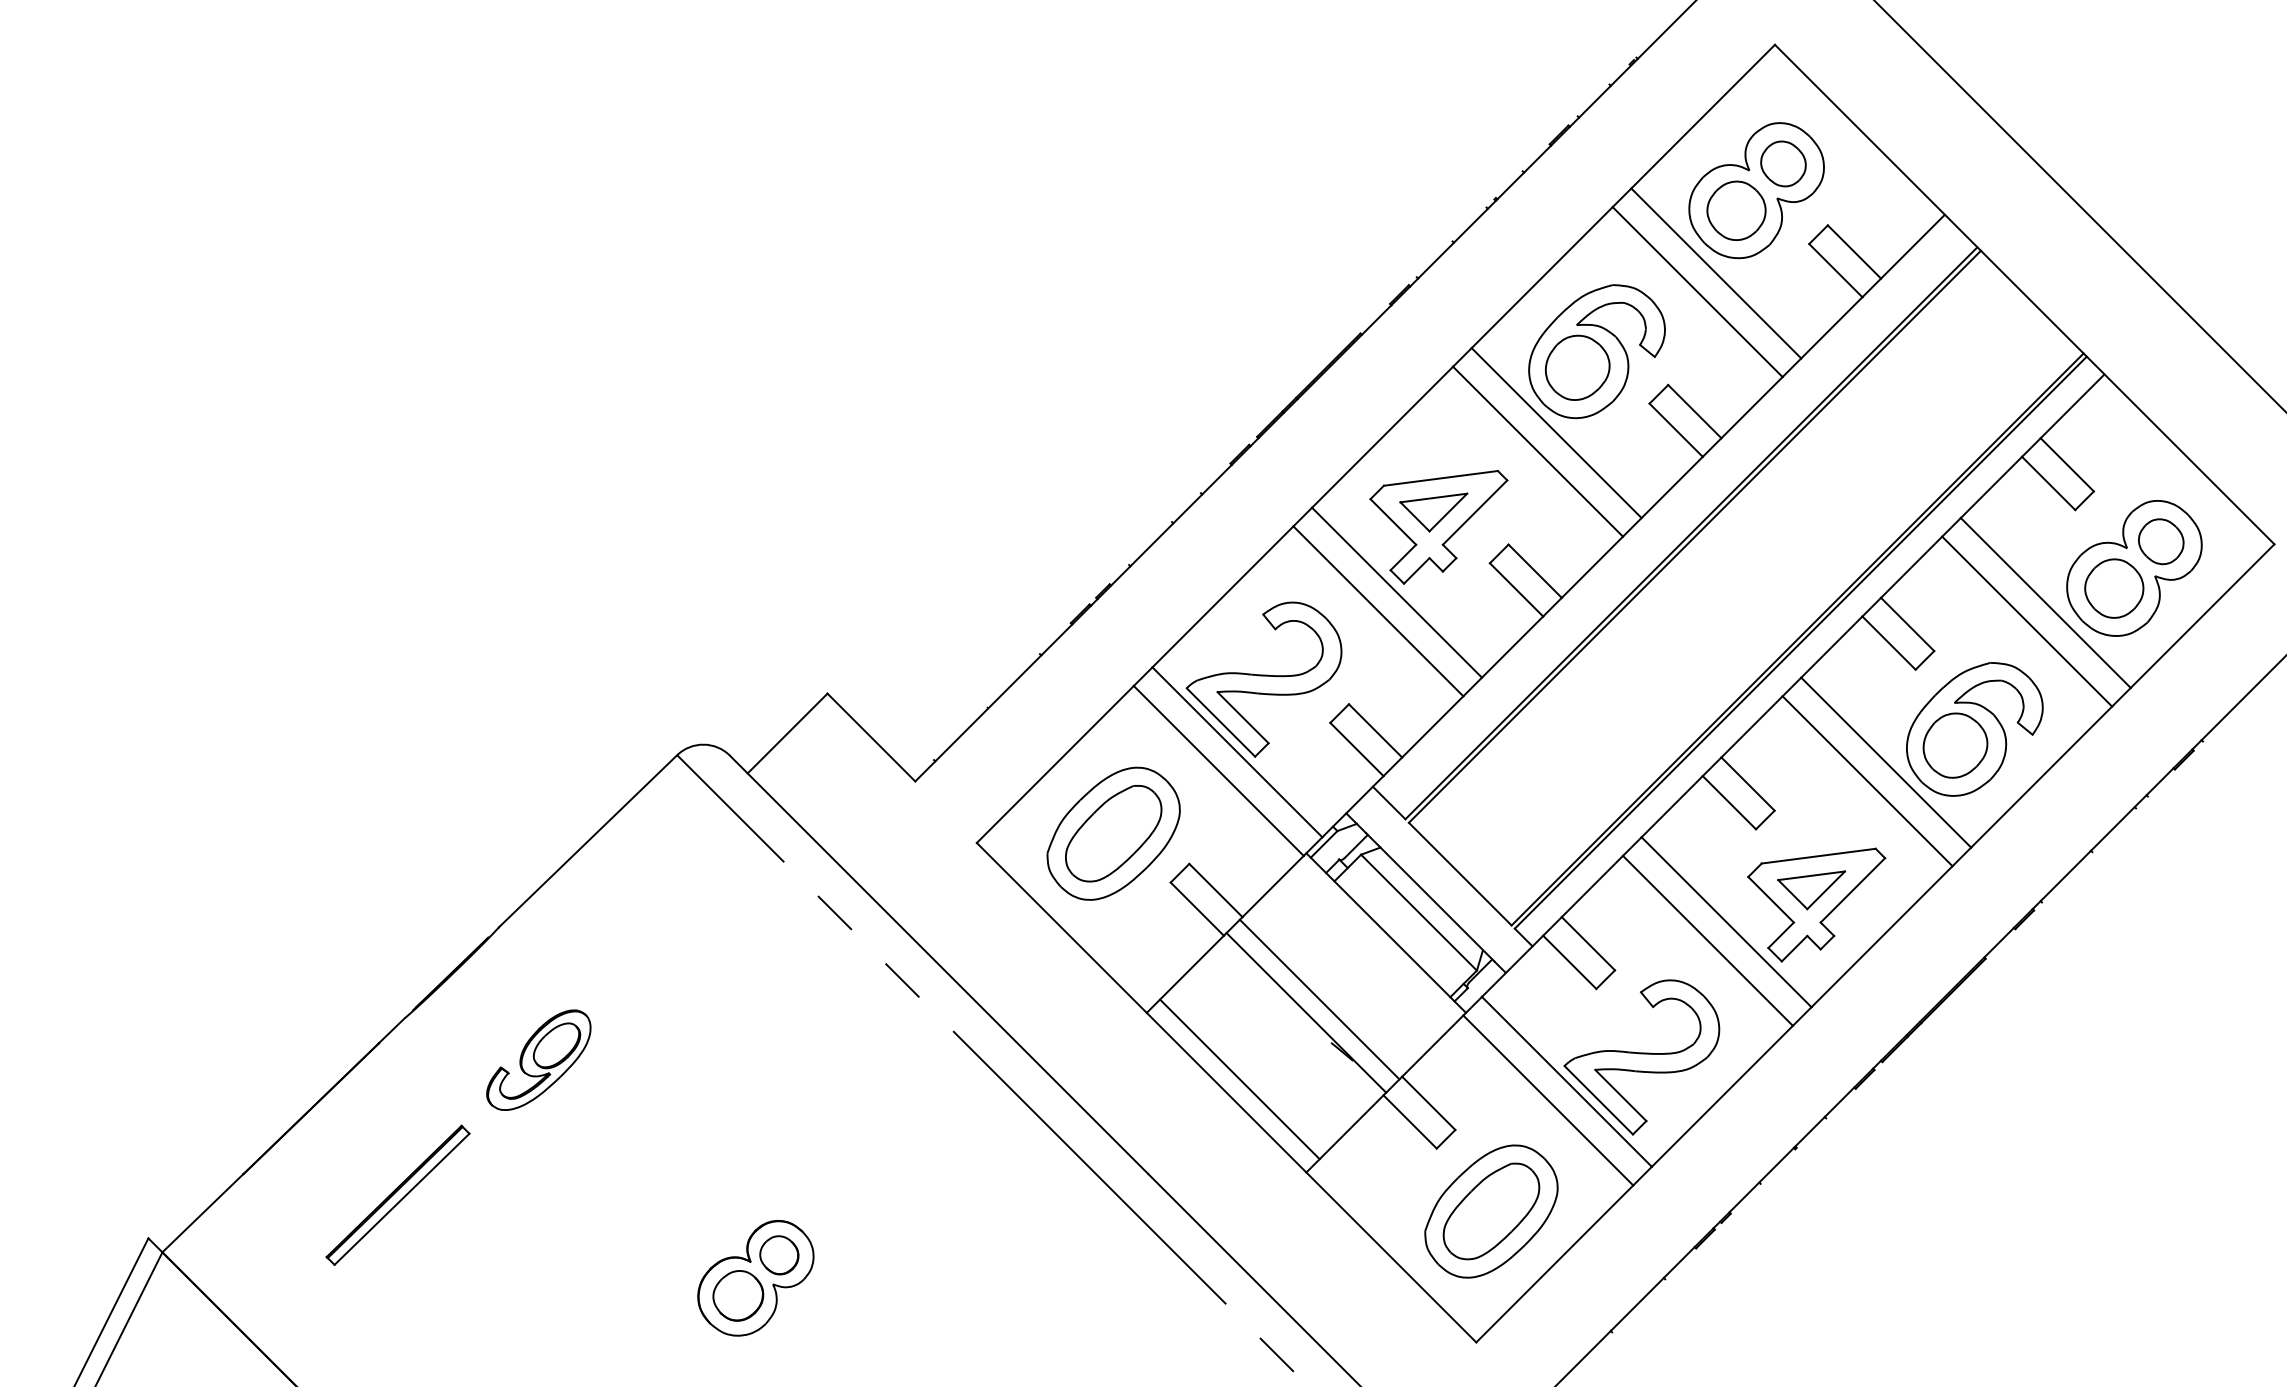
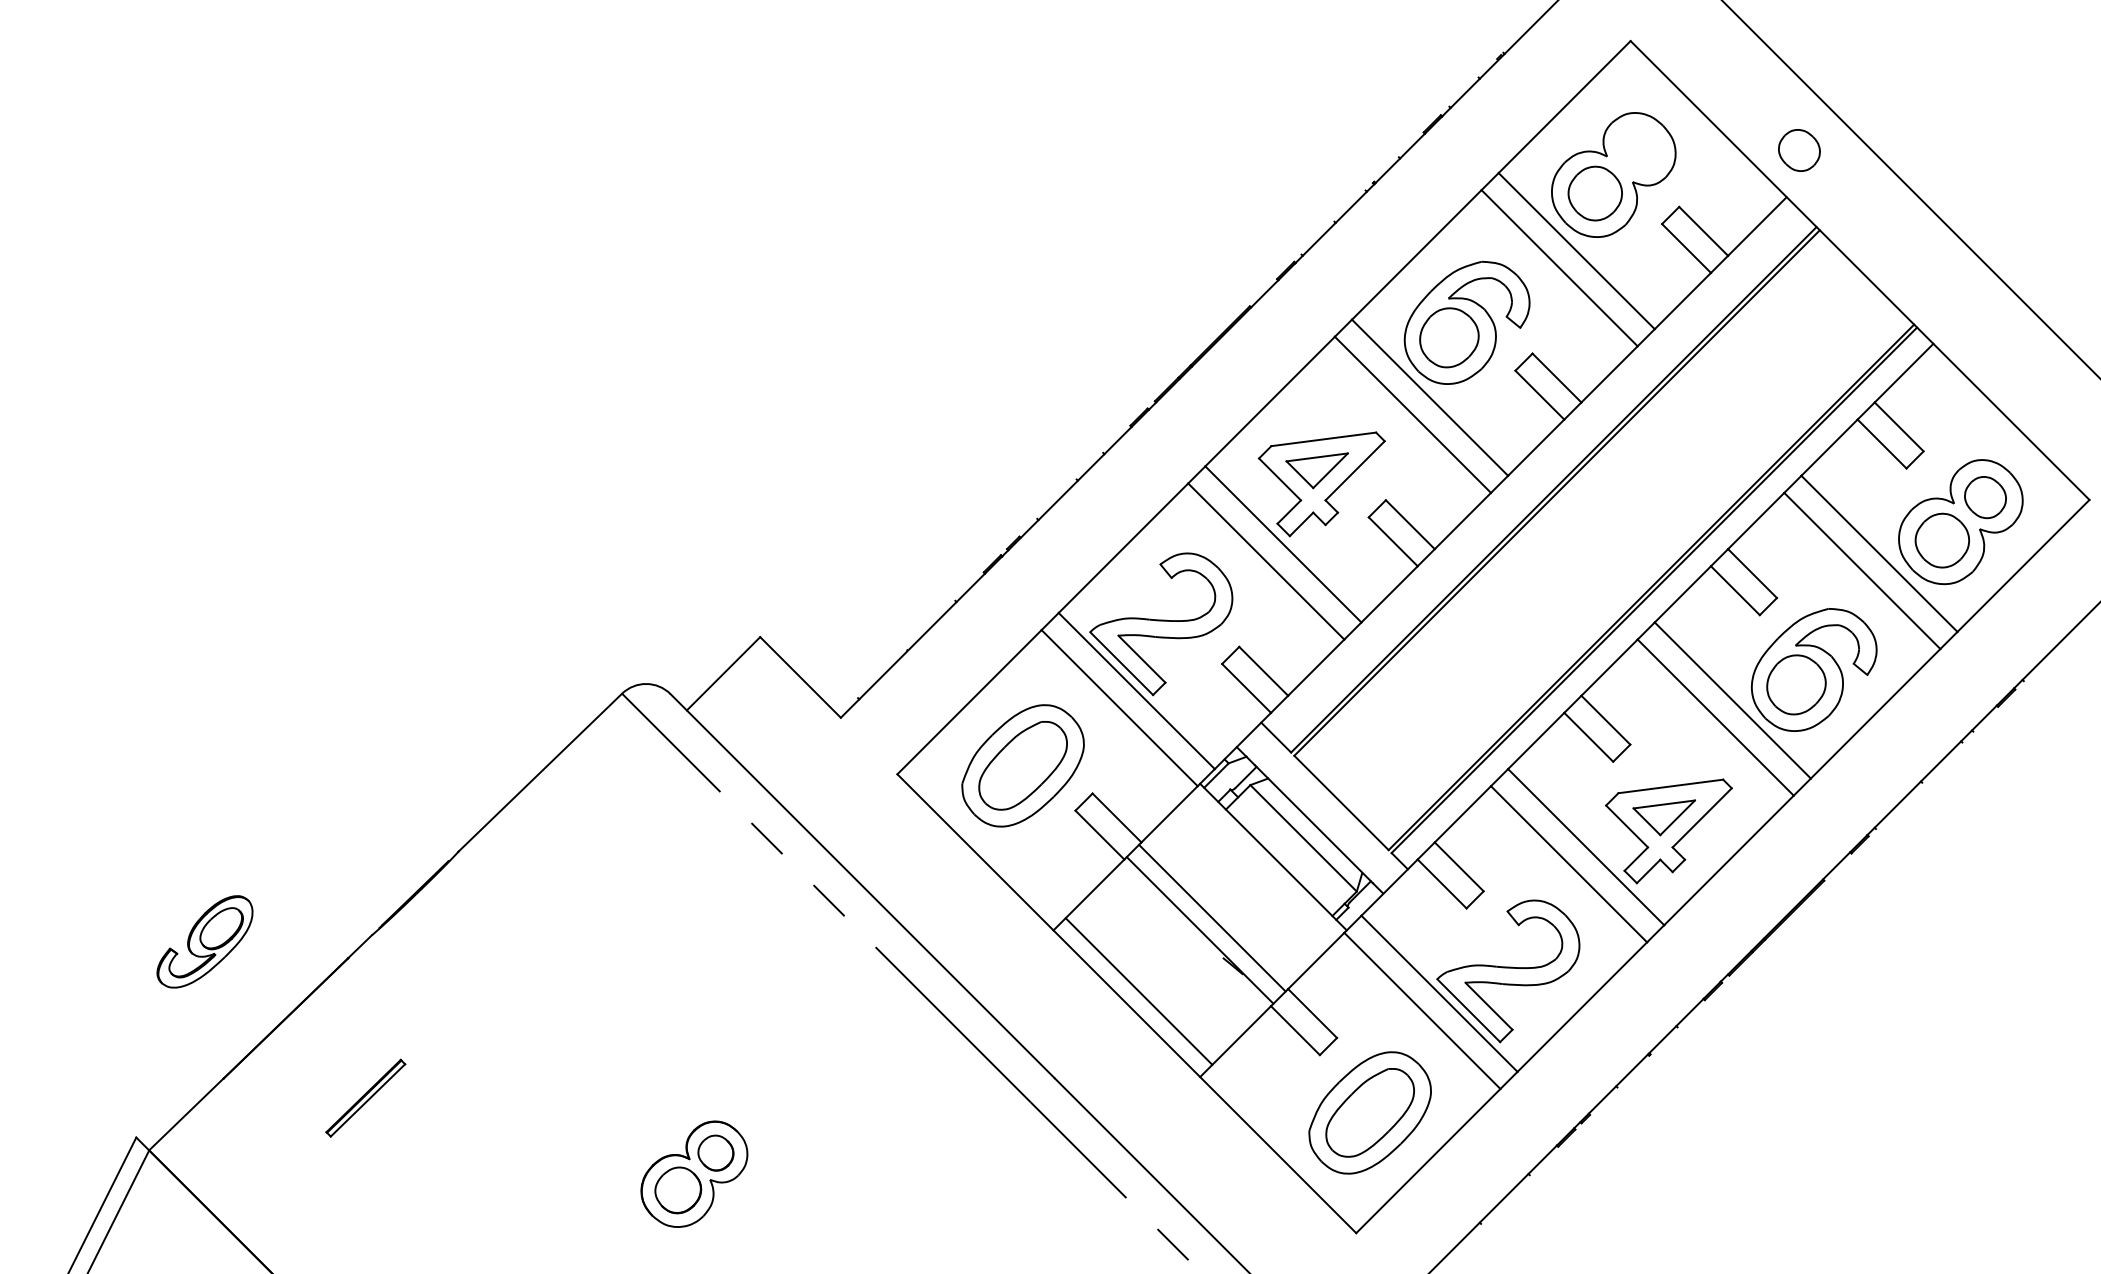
part: (1783, 163) -> (1799, 150), moved
part: (538, 1059) -> (204, 941), moved
part: (397, 1195) -> (365, 1098), size x0.6

